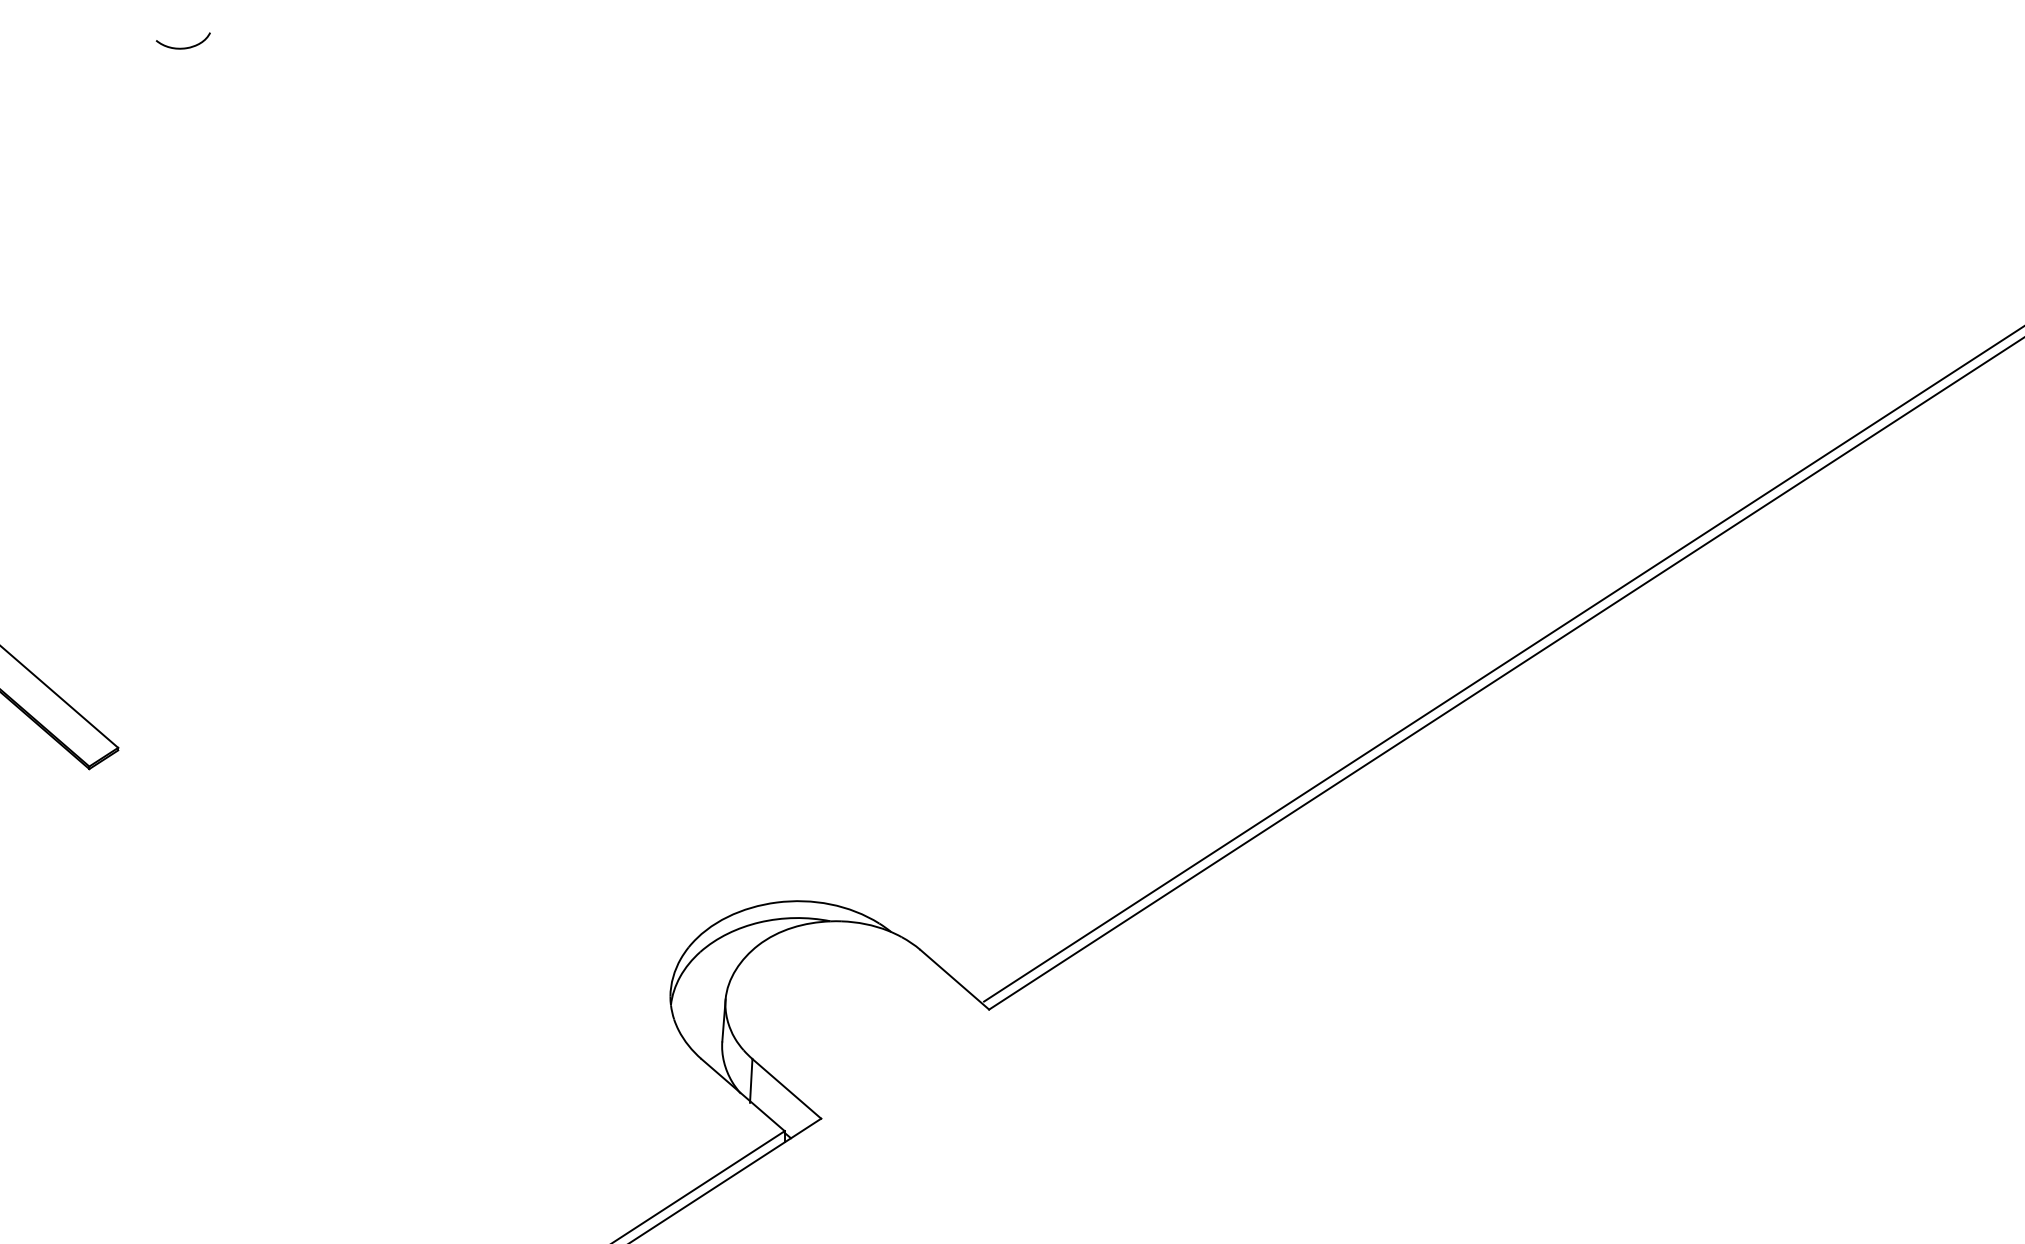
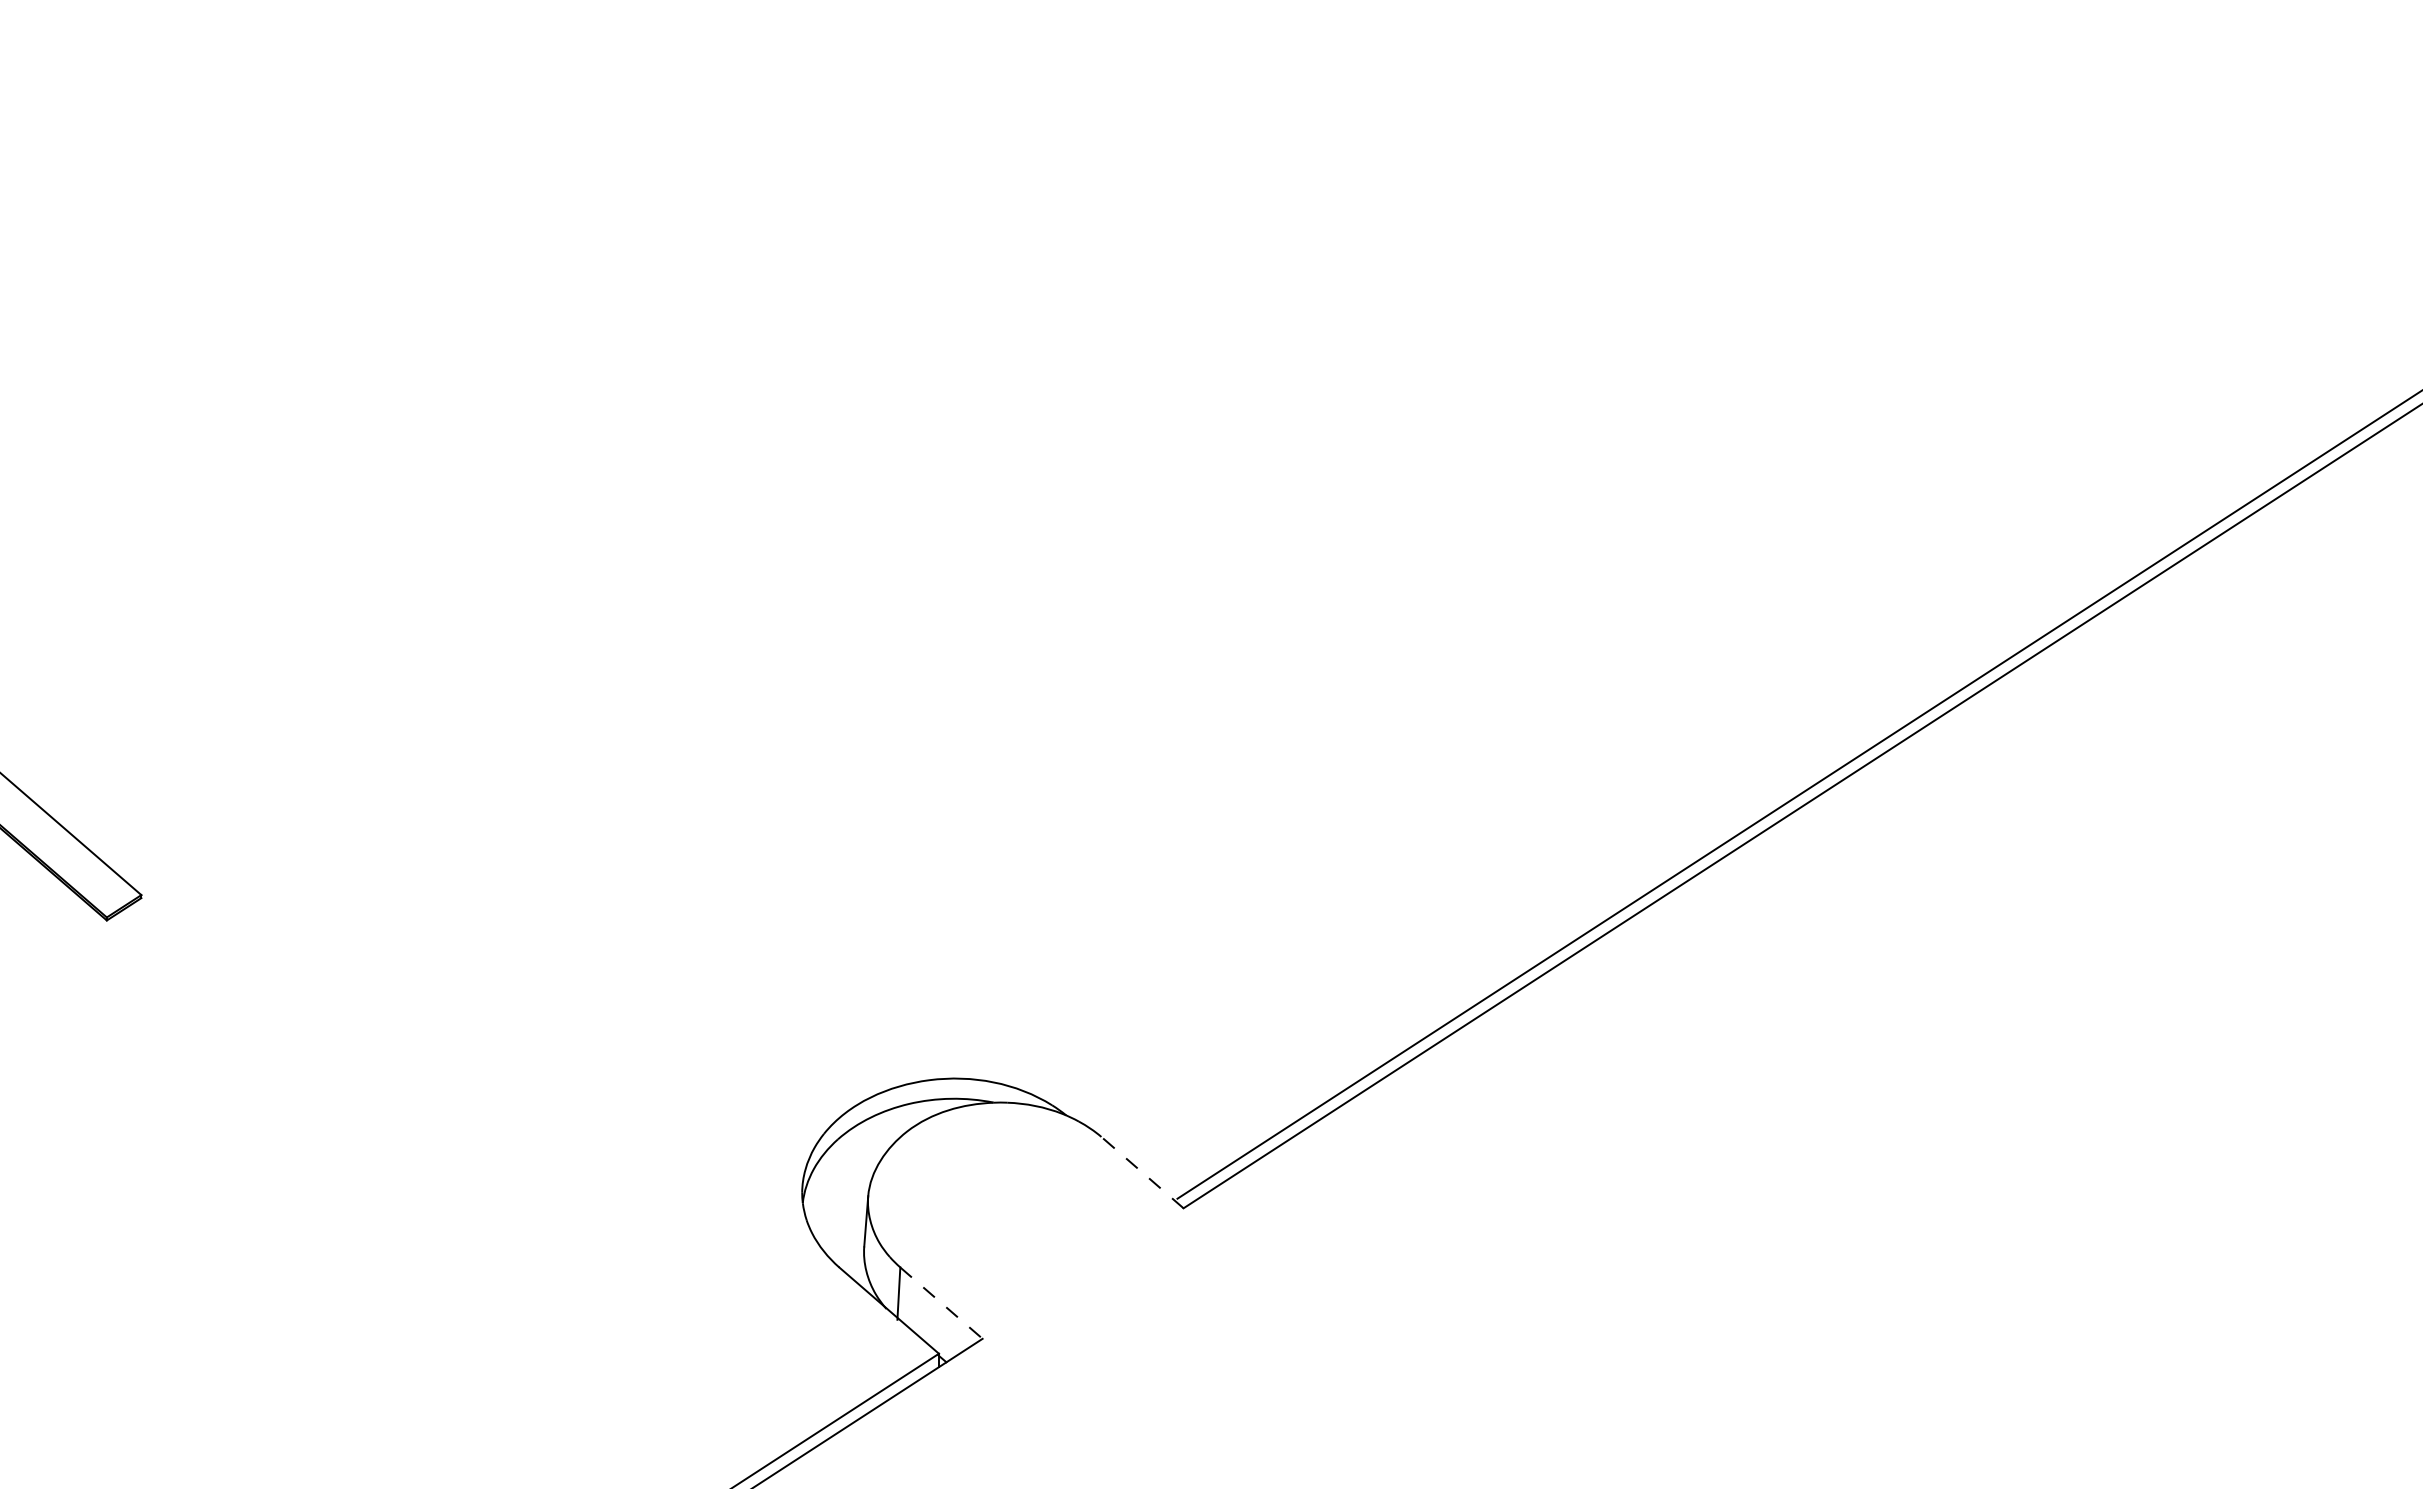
curve: (183, 47) -> (219, 57), removed
line: (954, 979) -> (1142, 1172), solid -> dashed
line: (786, 1089) -> (941, 1303), solid -> dashed

